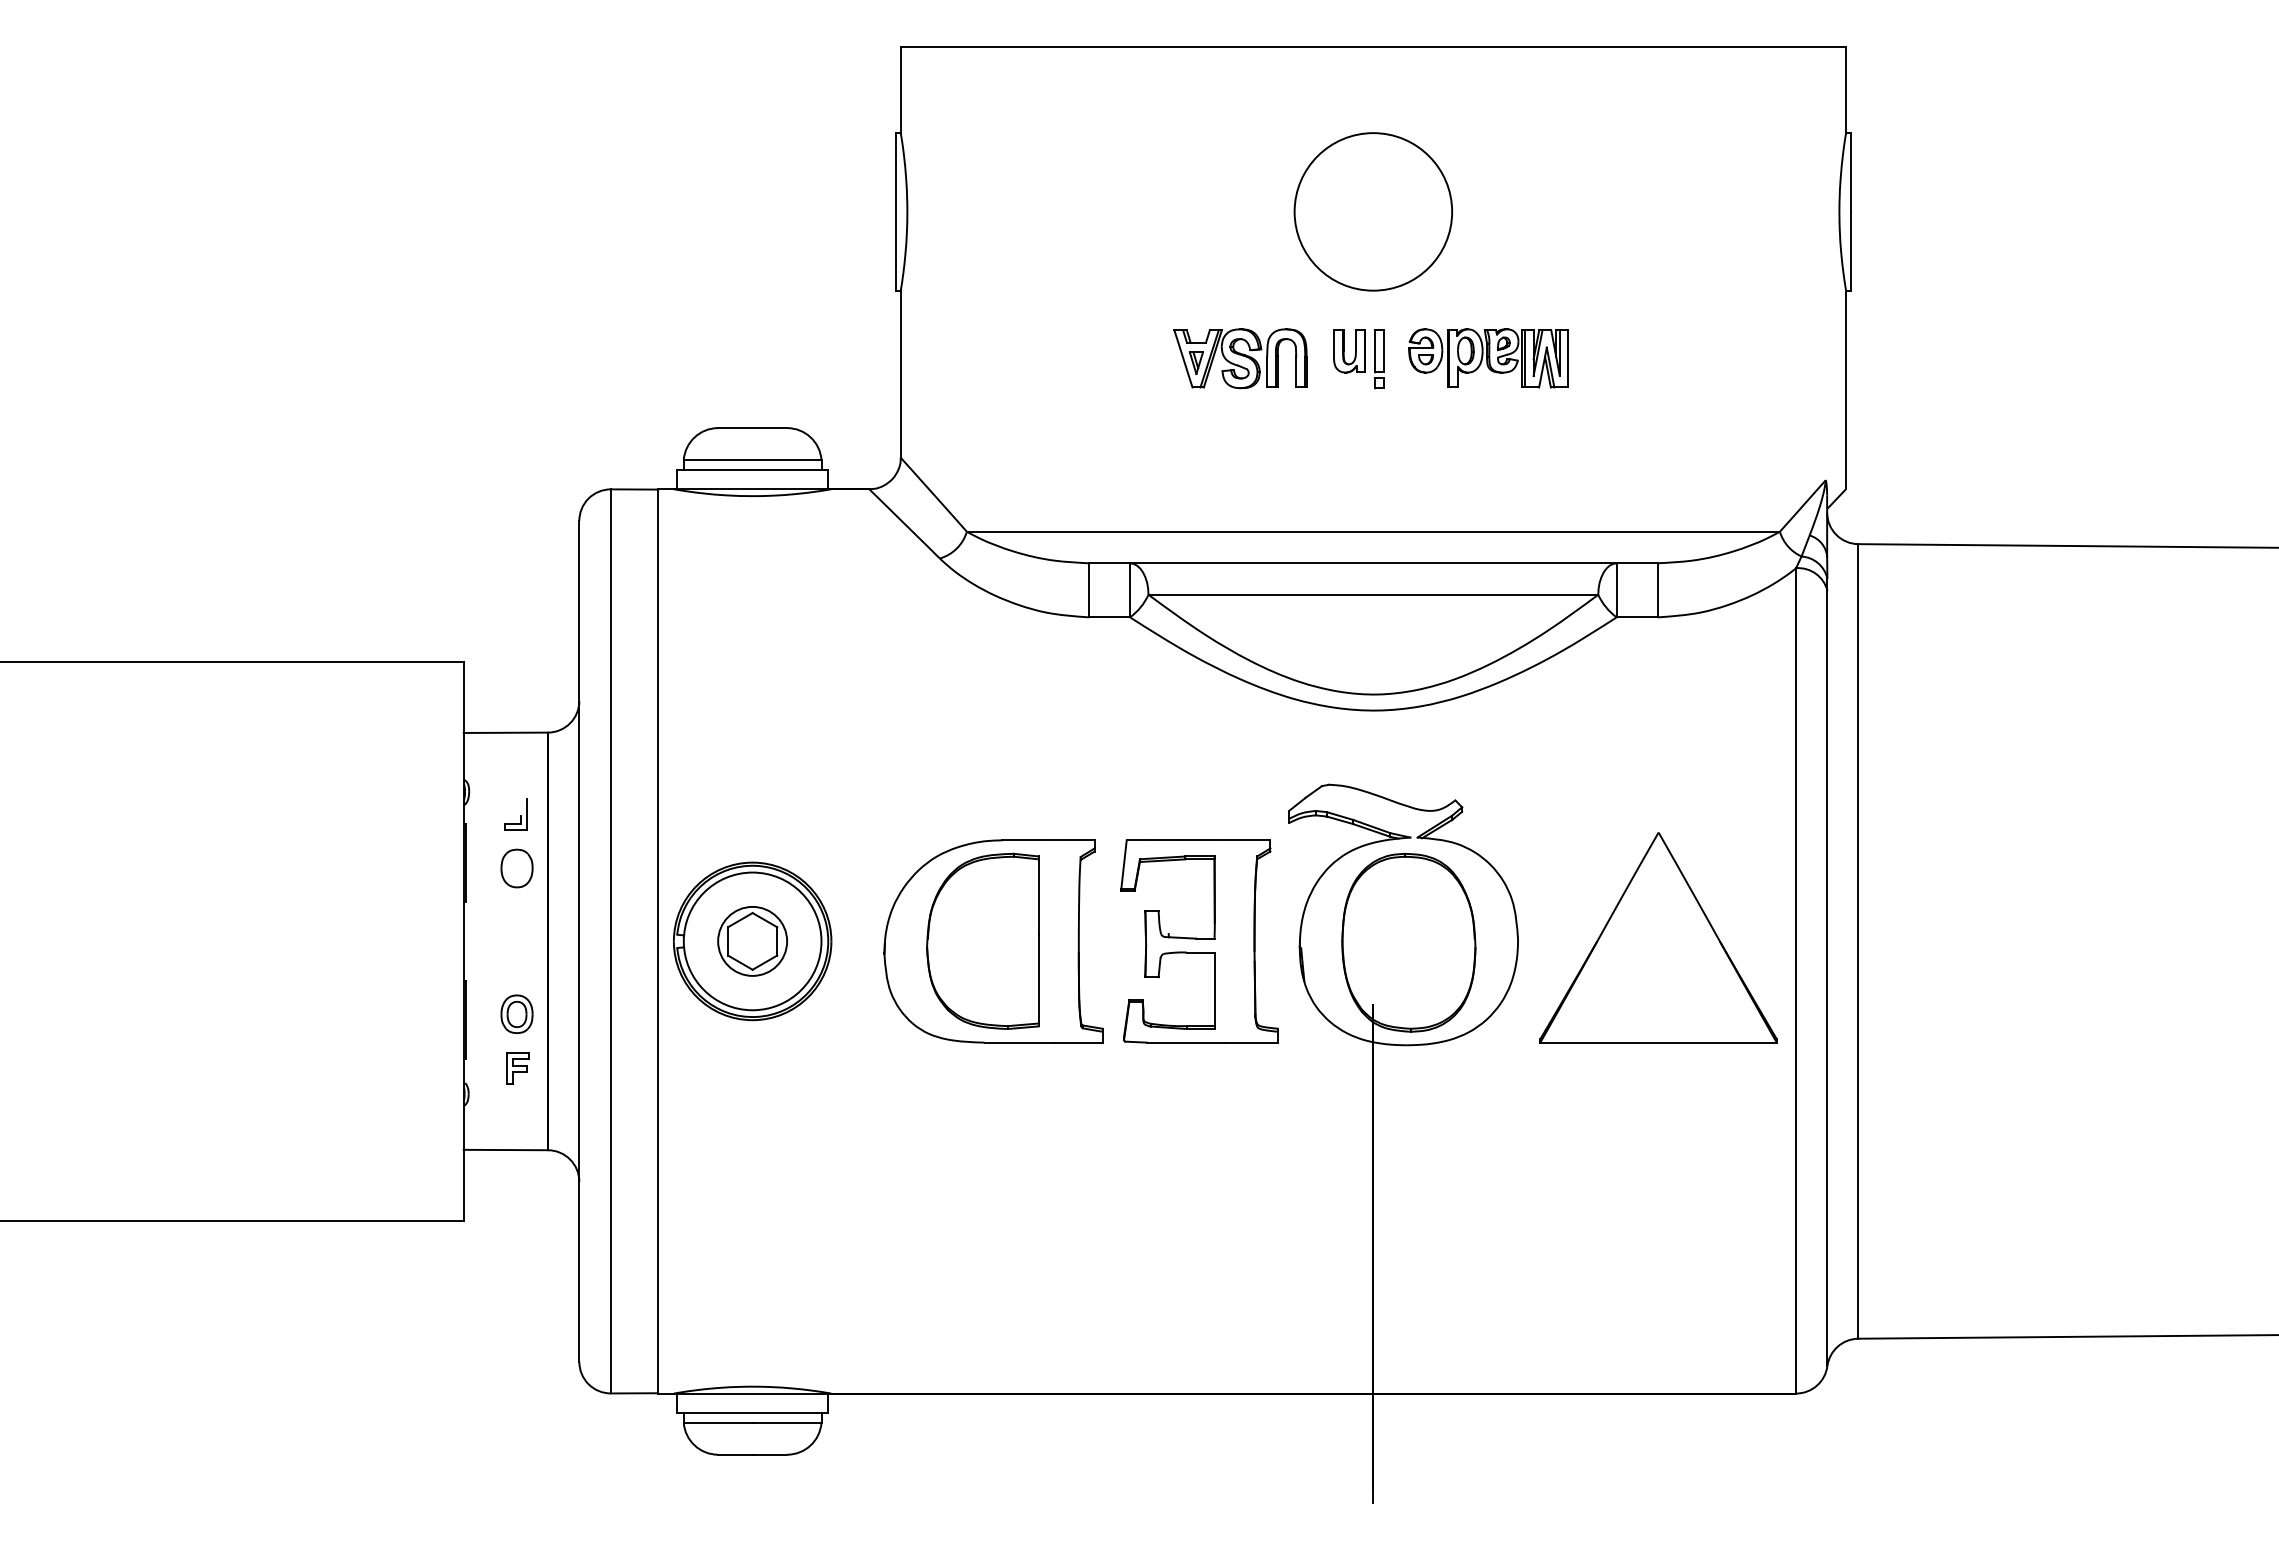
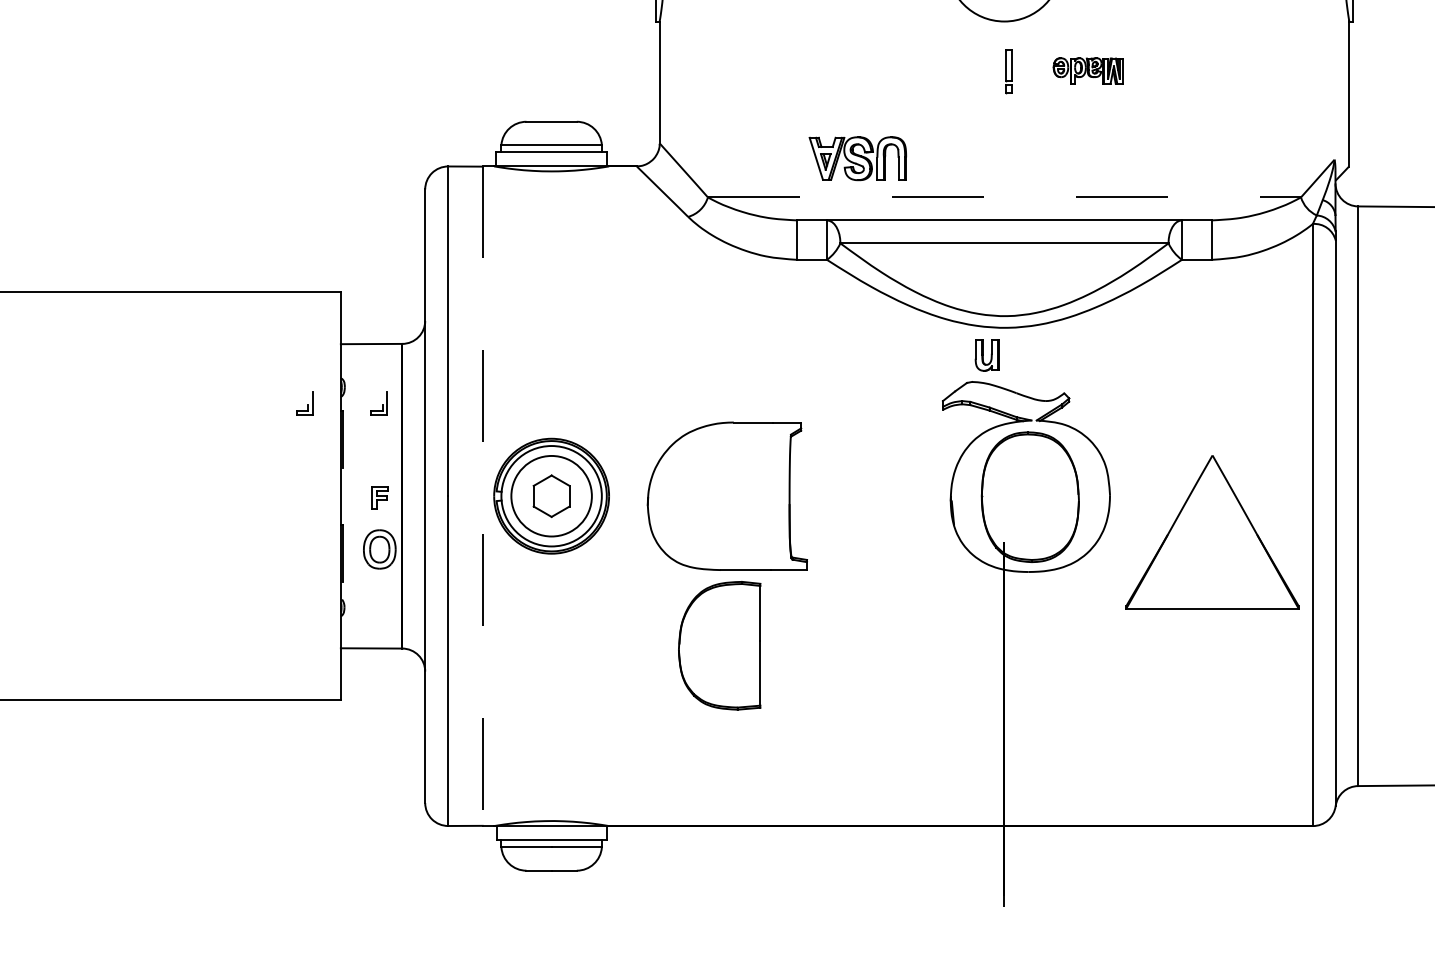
part: (1349, 351) -> (987, 355), moved
part: (1240, 358) -> (857, 158), moved
part: (1488, 358) -> (1088, 71), size x0.6
line: (1373, 531) -> (1004, 197), solid -> dashed
part: (413, 814) -> (304, 403), added
part: (516, 868) -> (379, 443), removed
part: (1658, 937) -> (1212, 532), moved
circle: (752, 940) -> (551, 495), size x1.6
part: (982, 940) -> (719, 645), moved
line: (658, 941) -> (482, 496), solid -> dashed
part: (1199, 941) -> (877, 496), removed
part: (516, 1013) -> (379, 548), size x1.4
part: (517, 1068) -> (380, 497), moved

